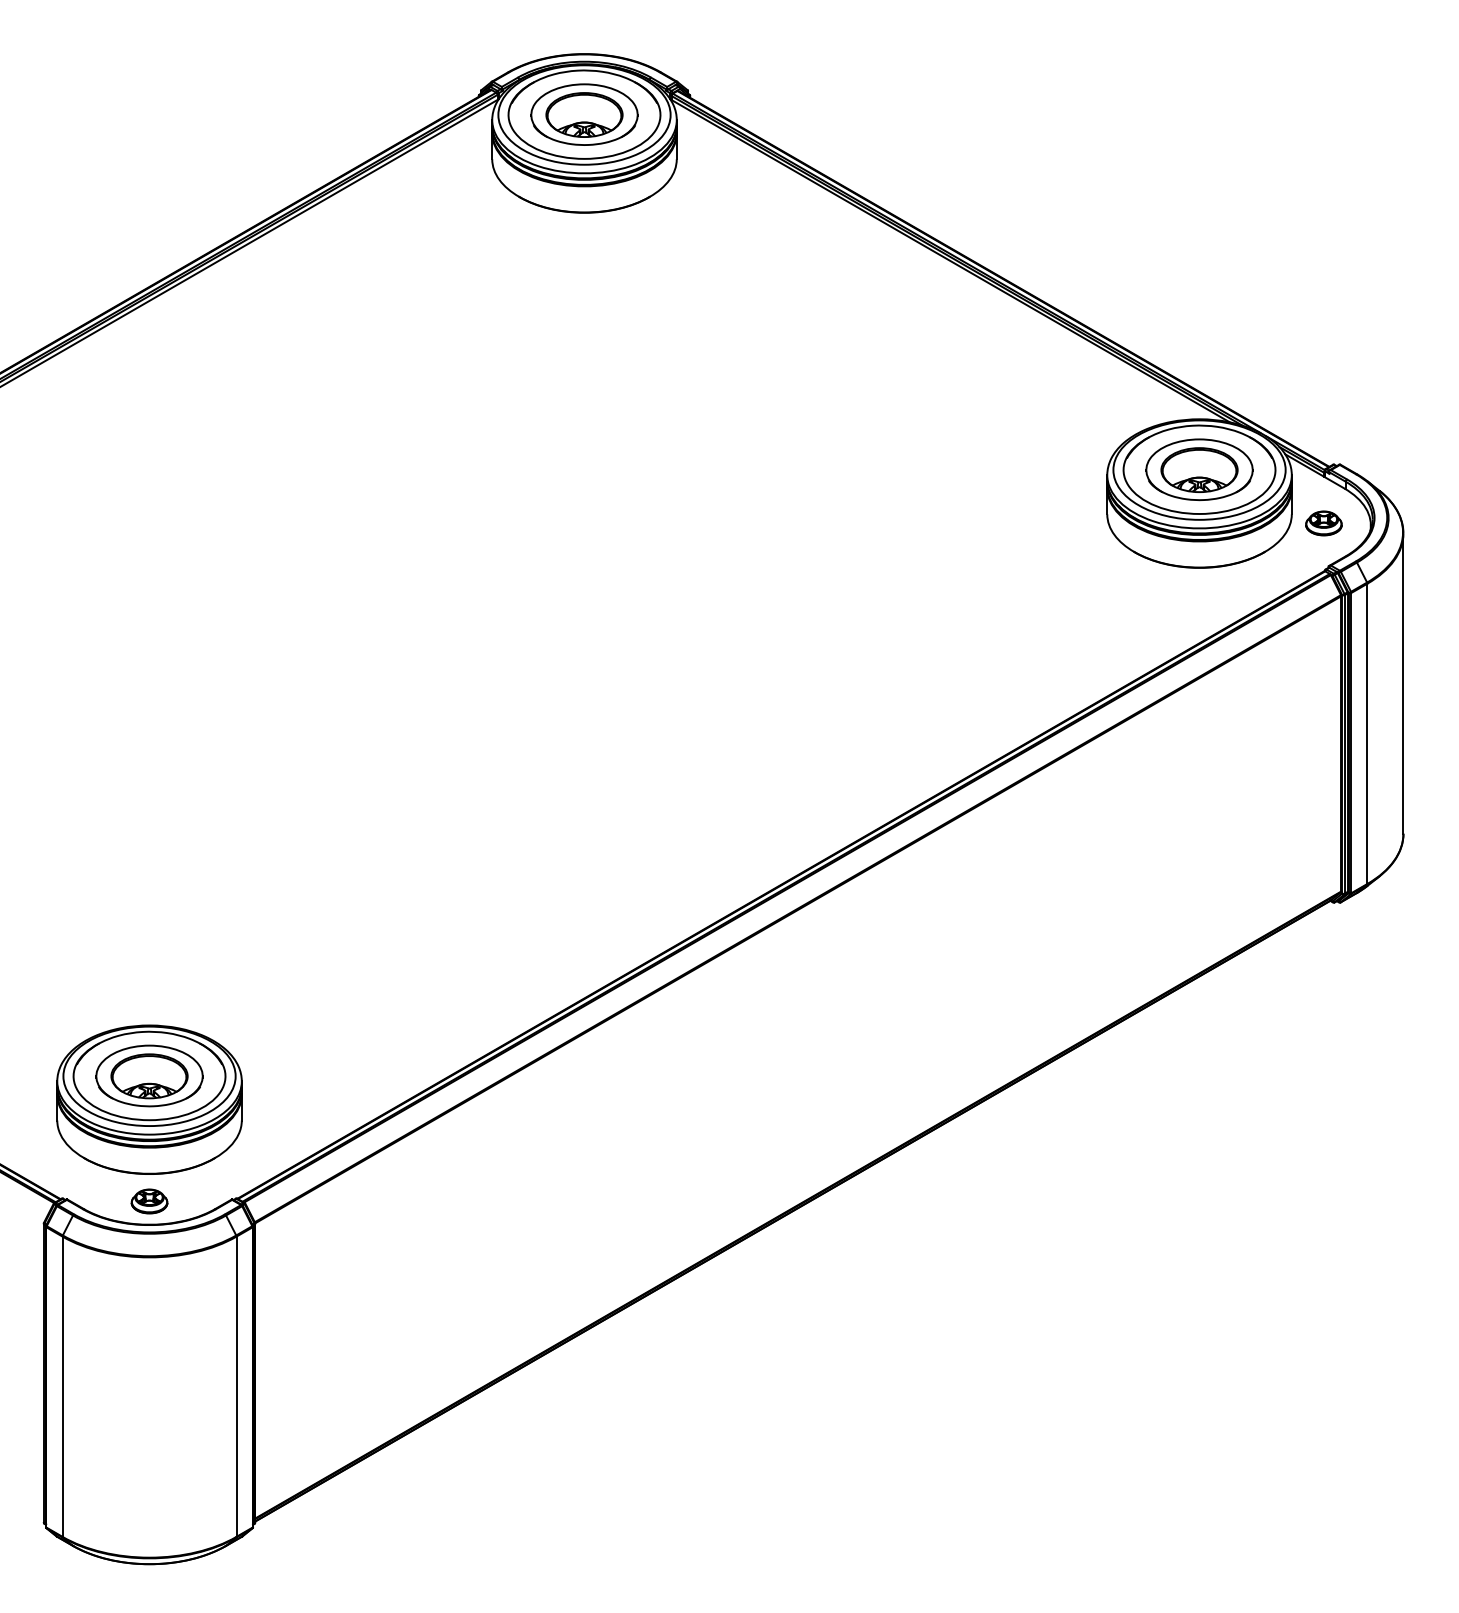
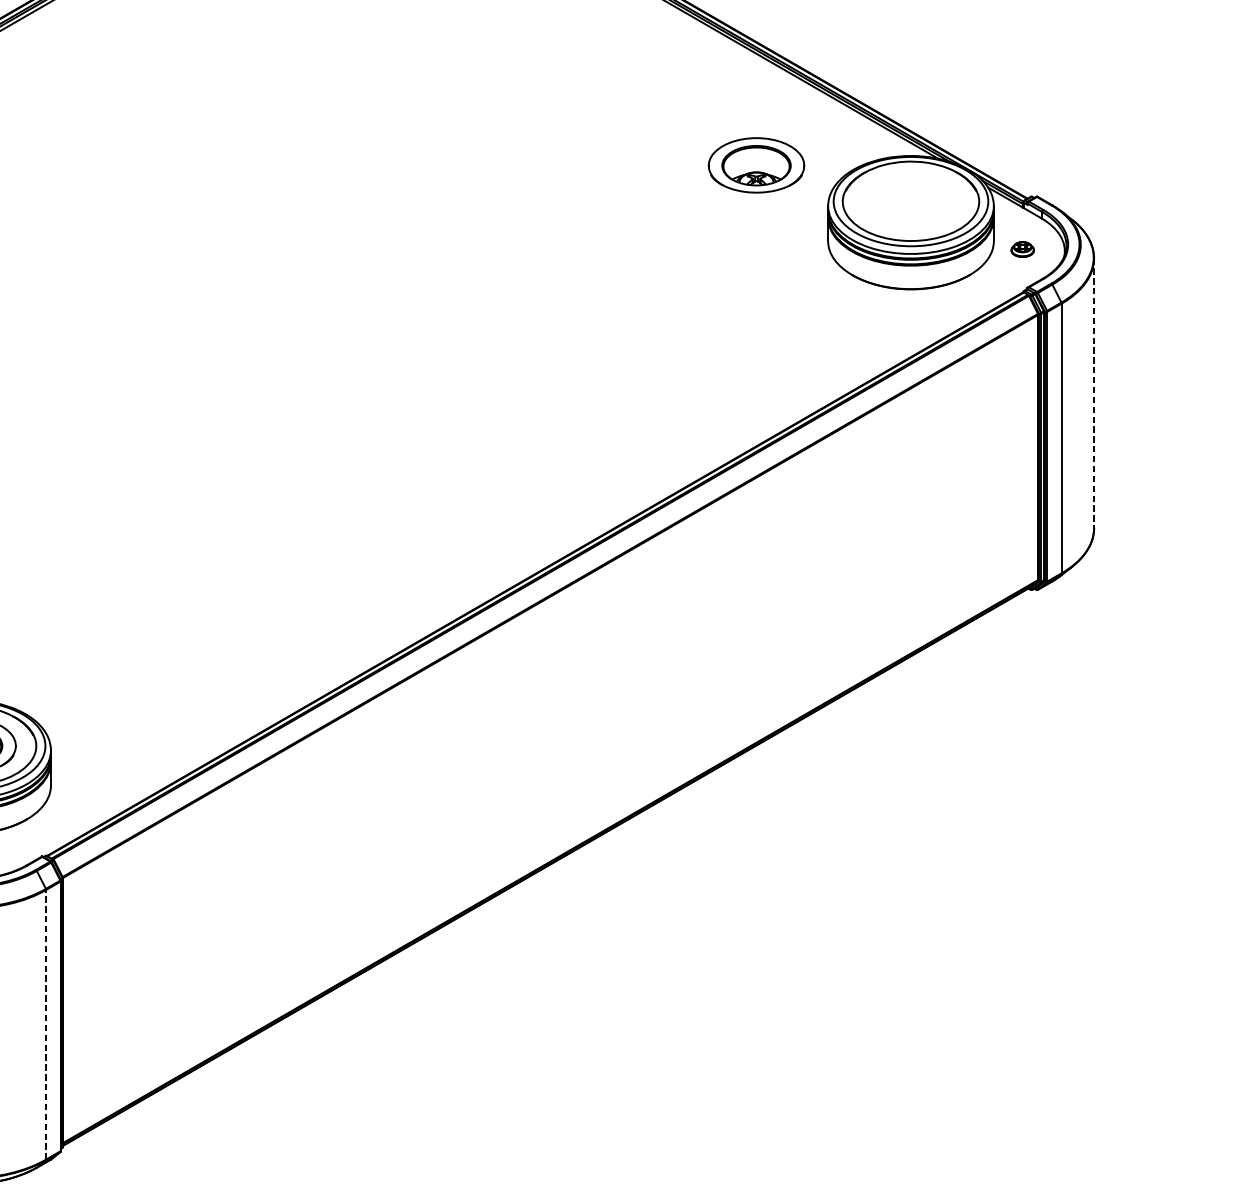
part: (1199, 469) -> (756, 165), moved
part: (1323, 523) -> (1022, 249), size x0.7
line: (1403, 684) -> (1094, 394), solid -> dashed
line: (236, 1386) -> (46, 1024), solid -> dashed

